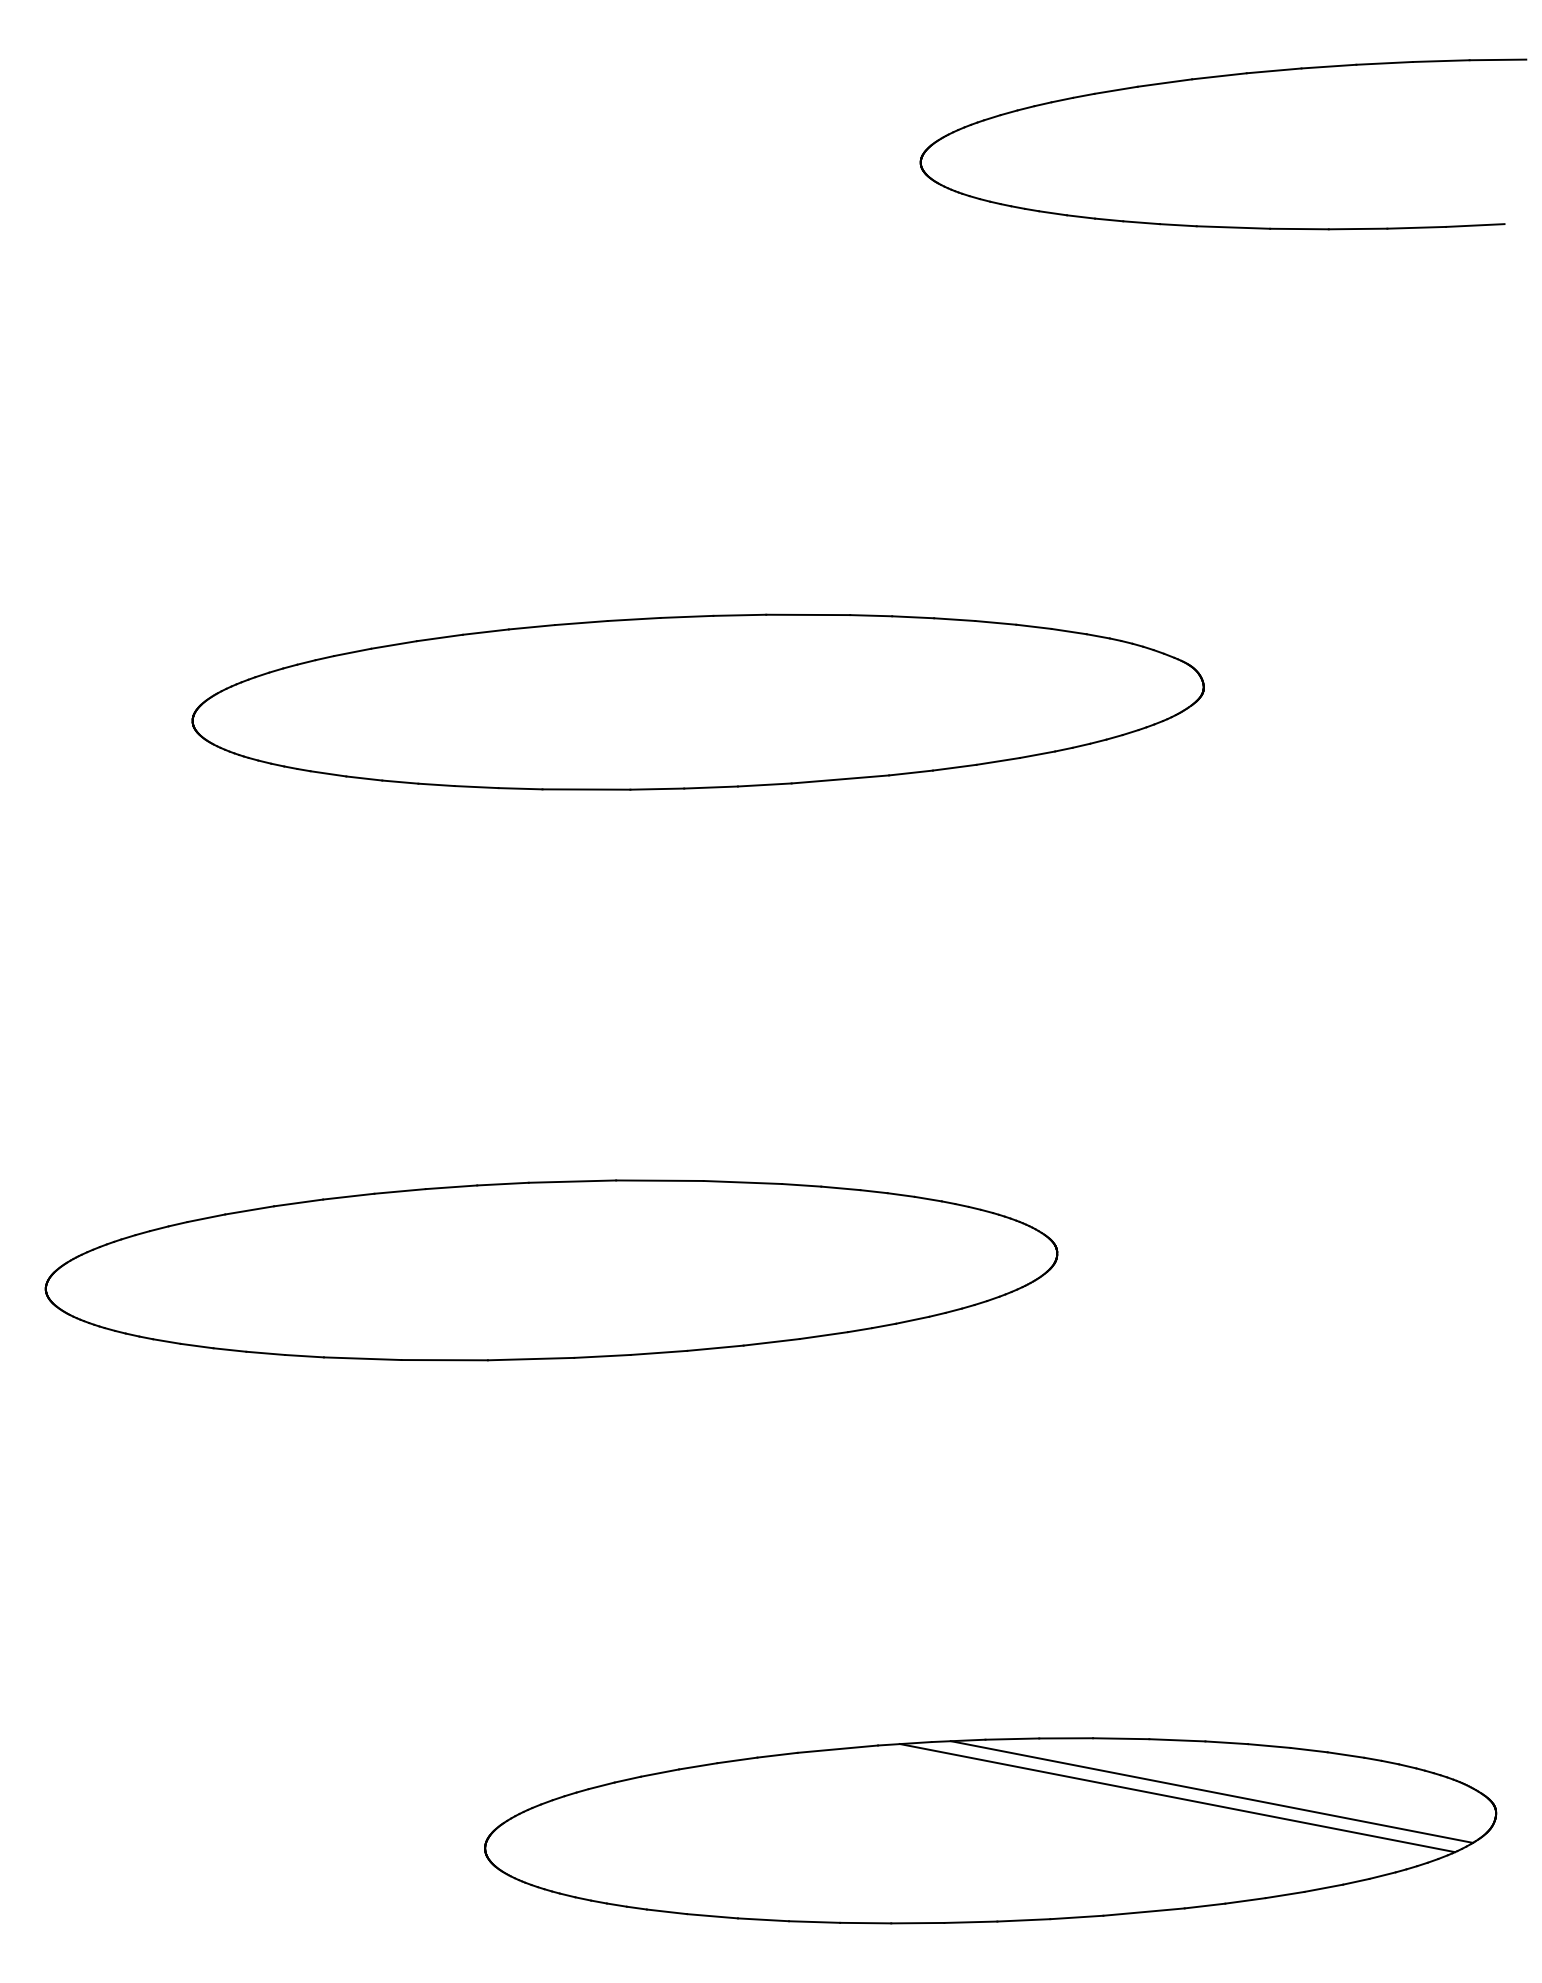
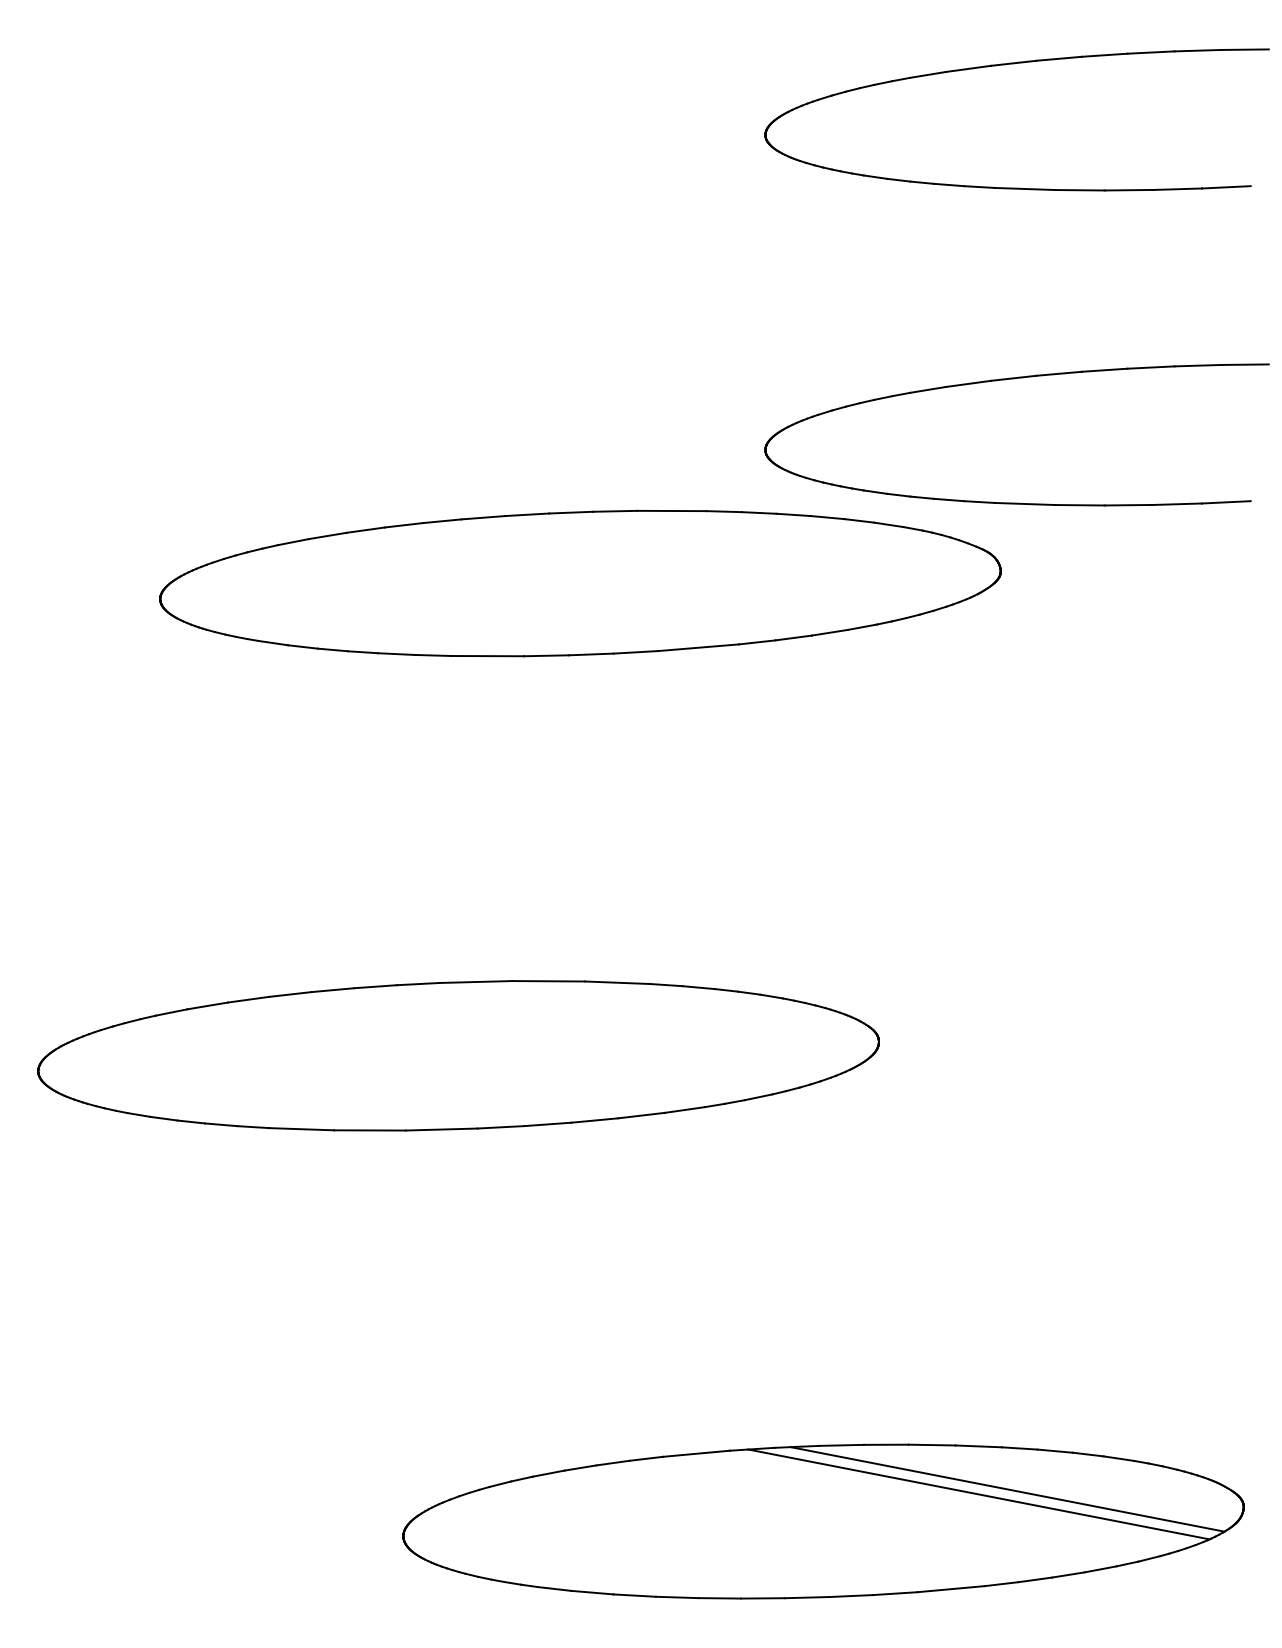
part: (1220, 456) -> (1014, 379), added

